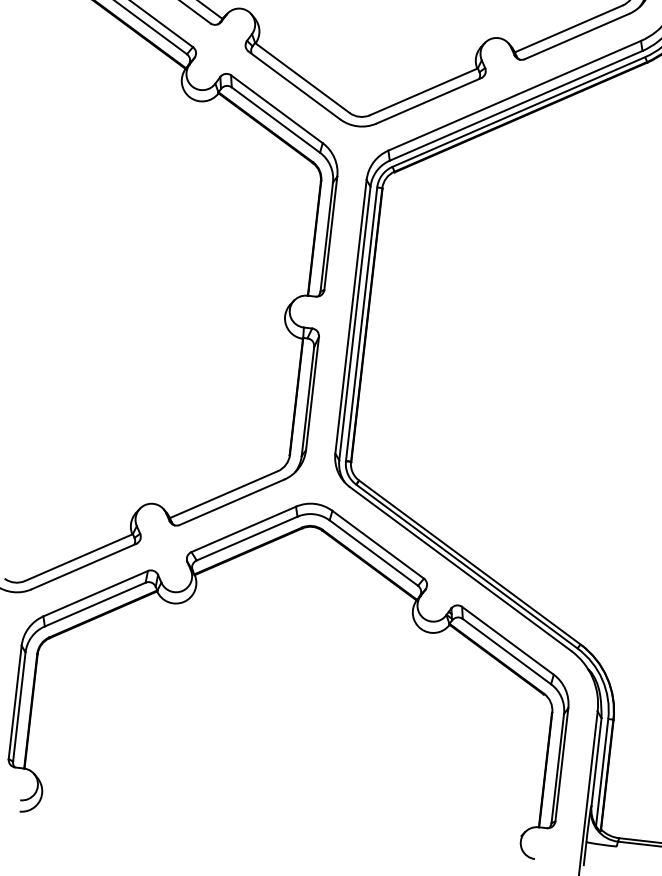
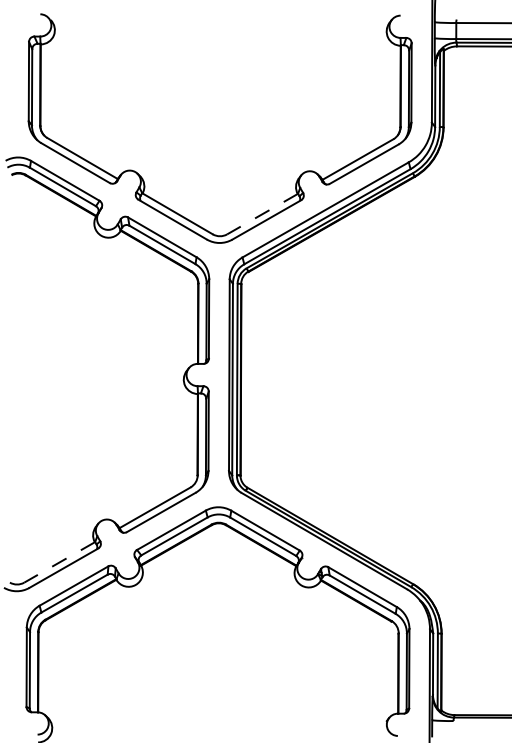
line: (423, 92) -> (262, 214), solid -> dashed
line: (78, 557) -> (59, 562), solid -> dashed

